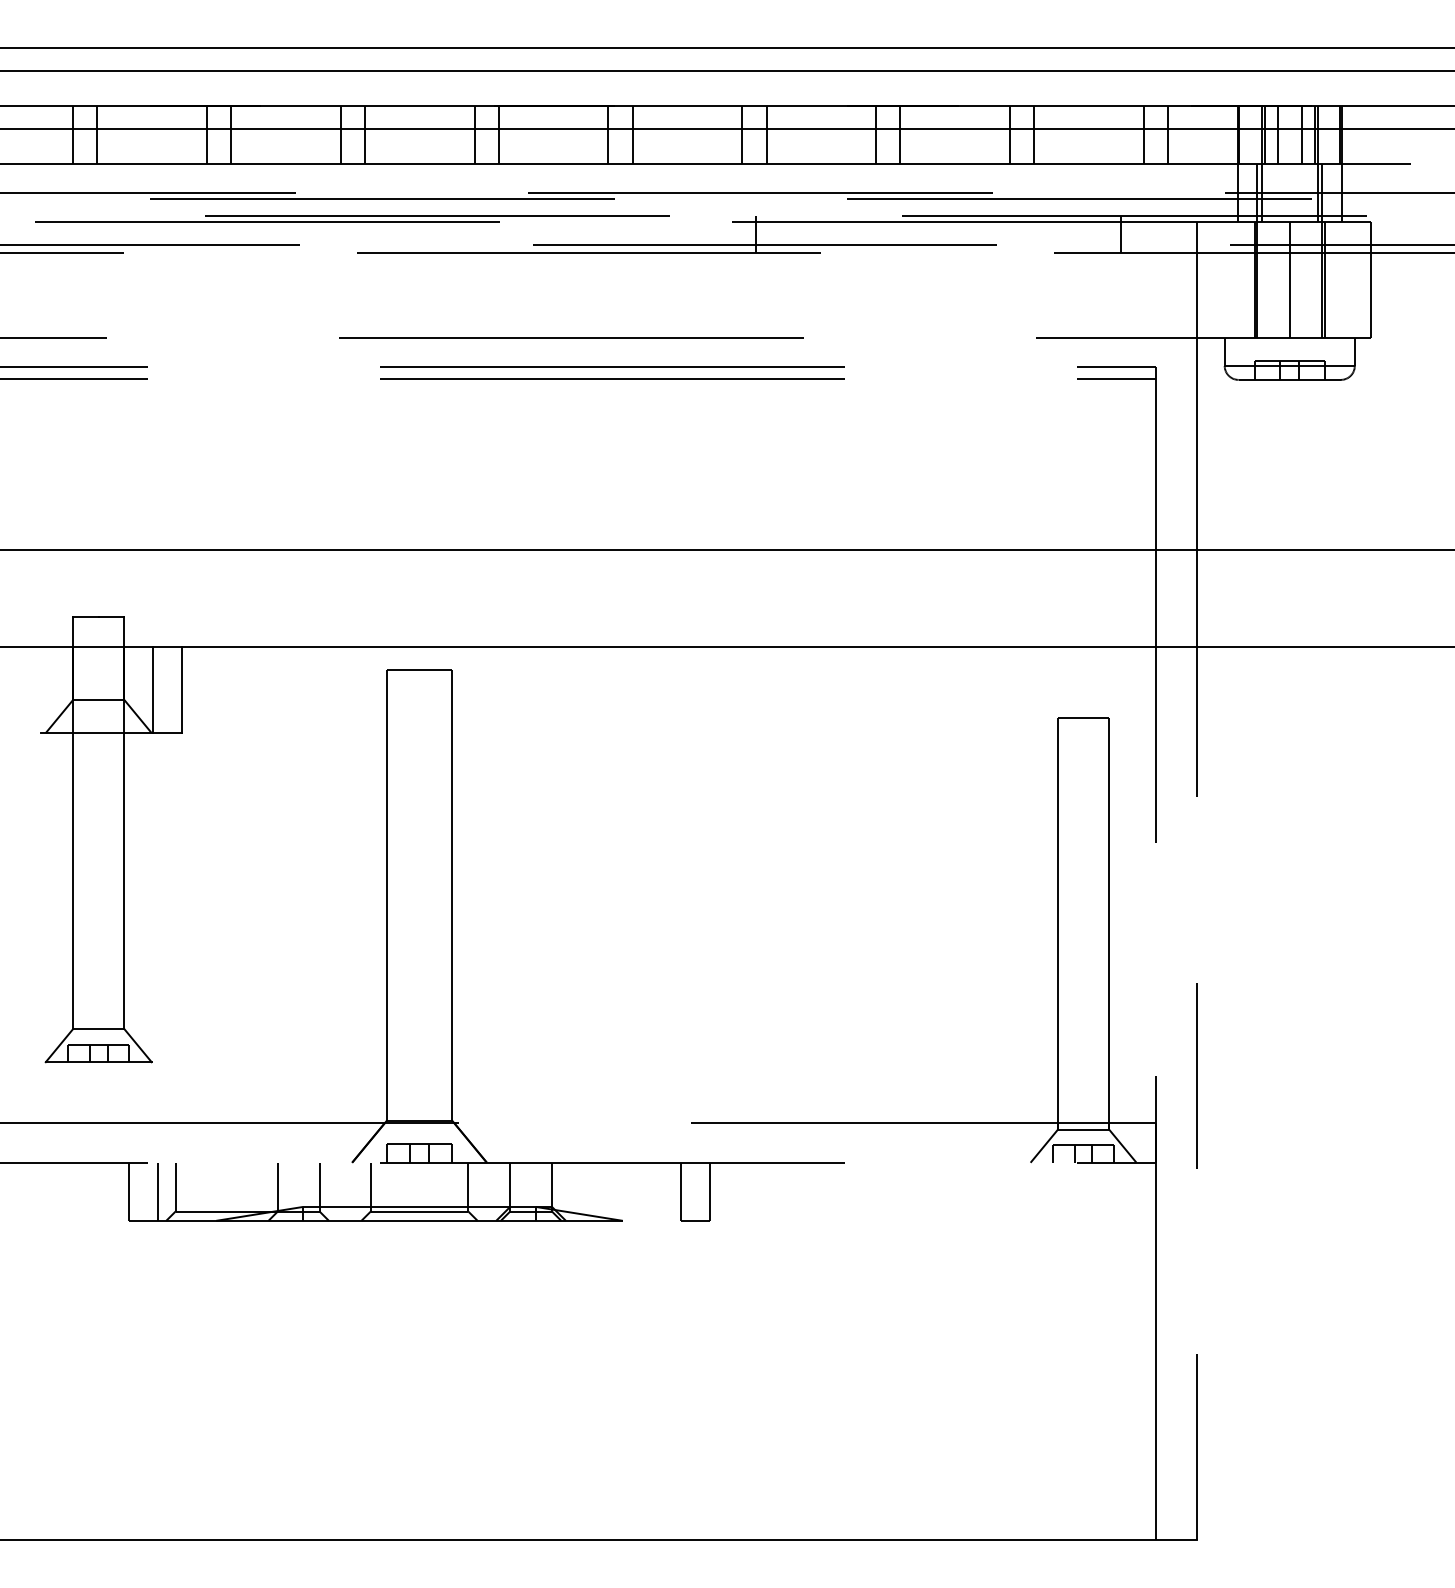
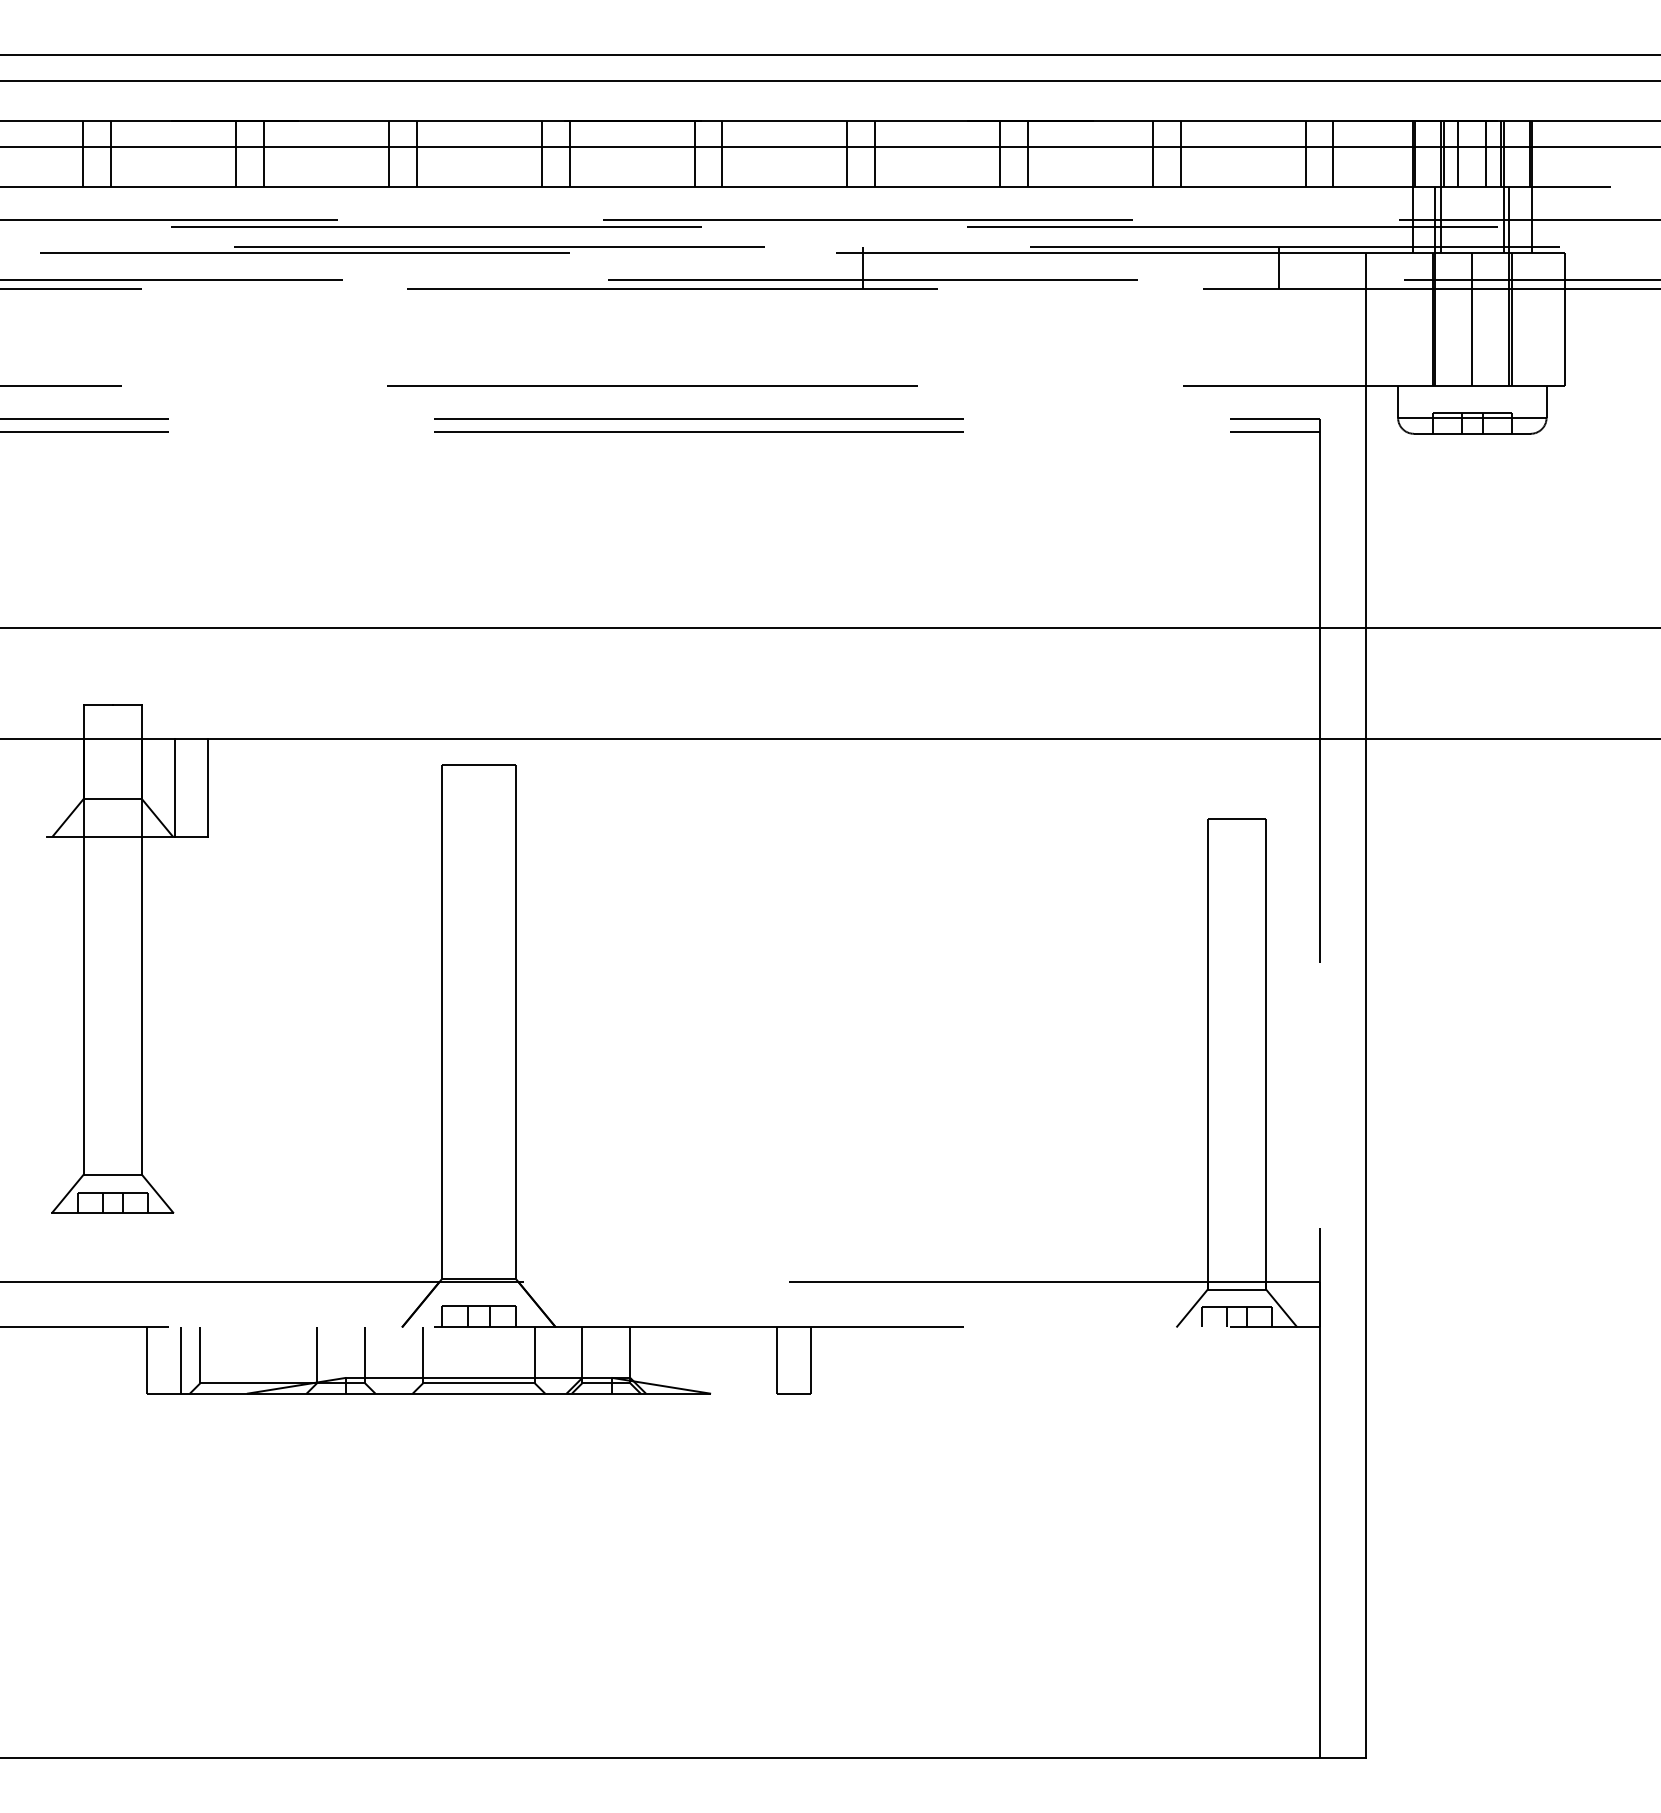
line: (1196, 1093) -> (1365, 1248), dashed -> solid

